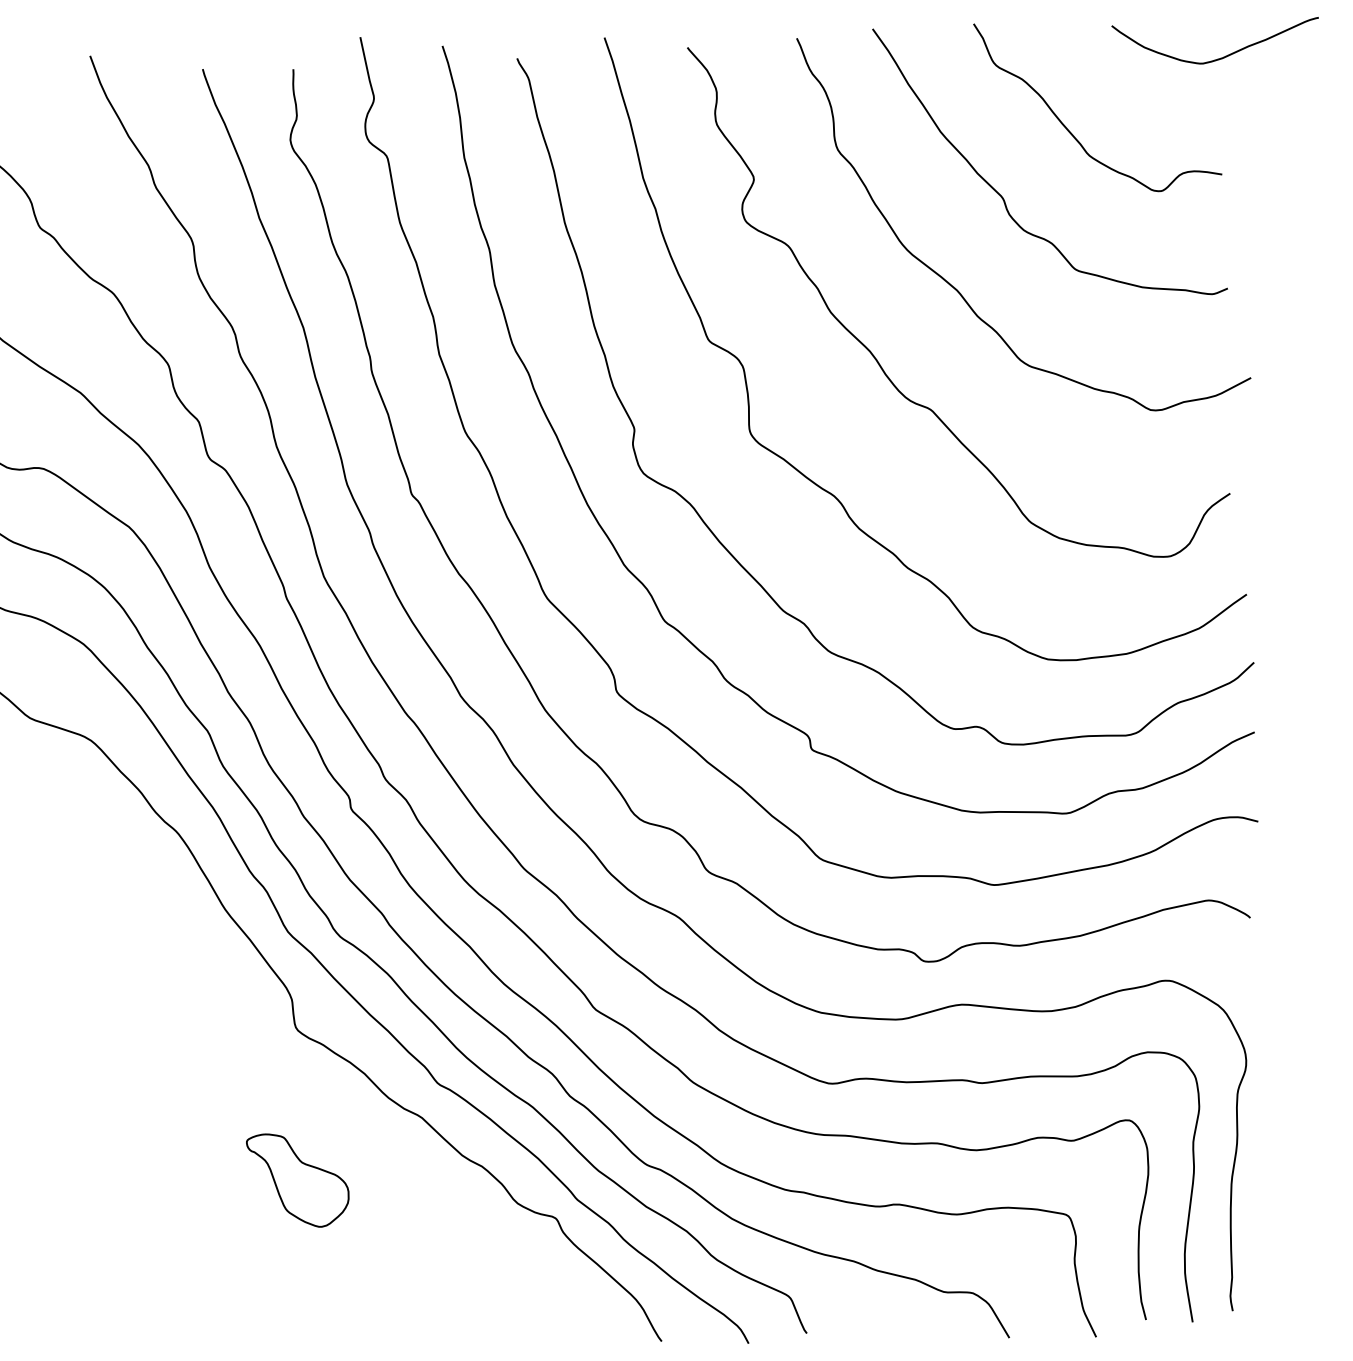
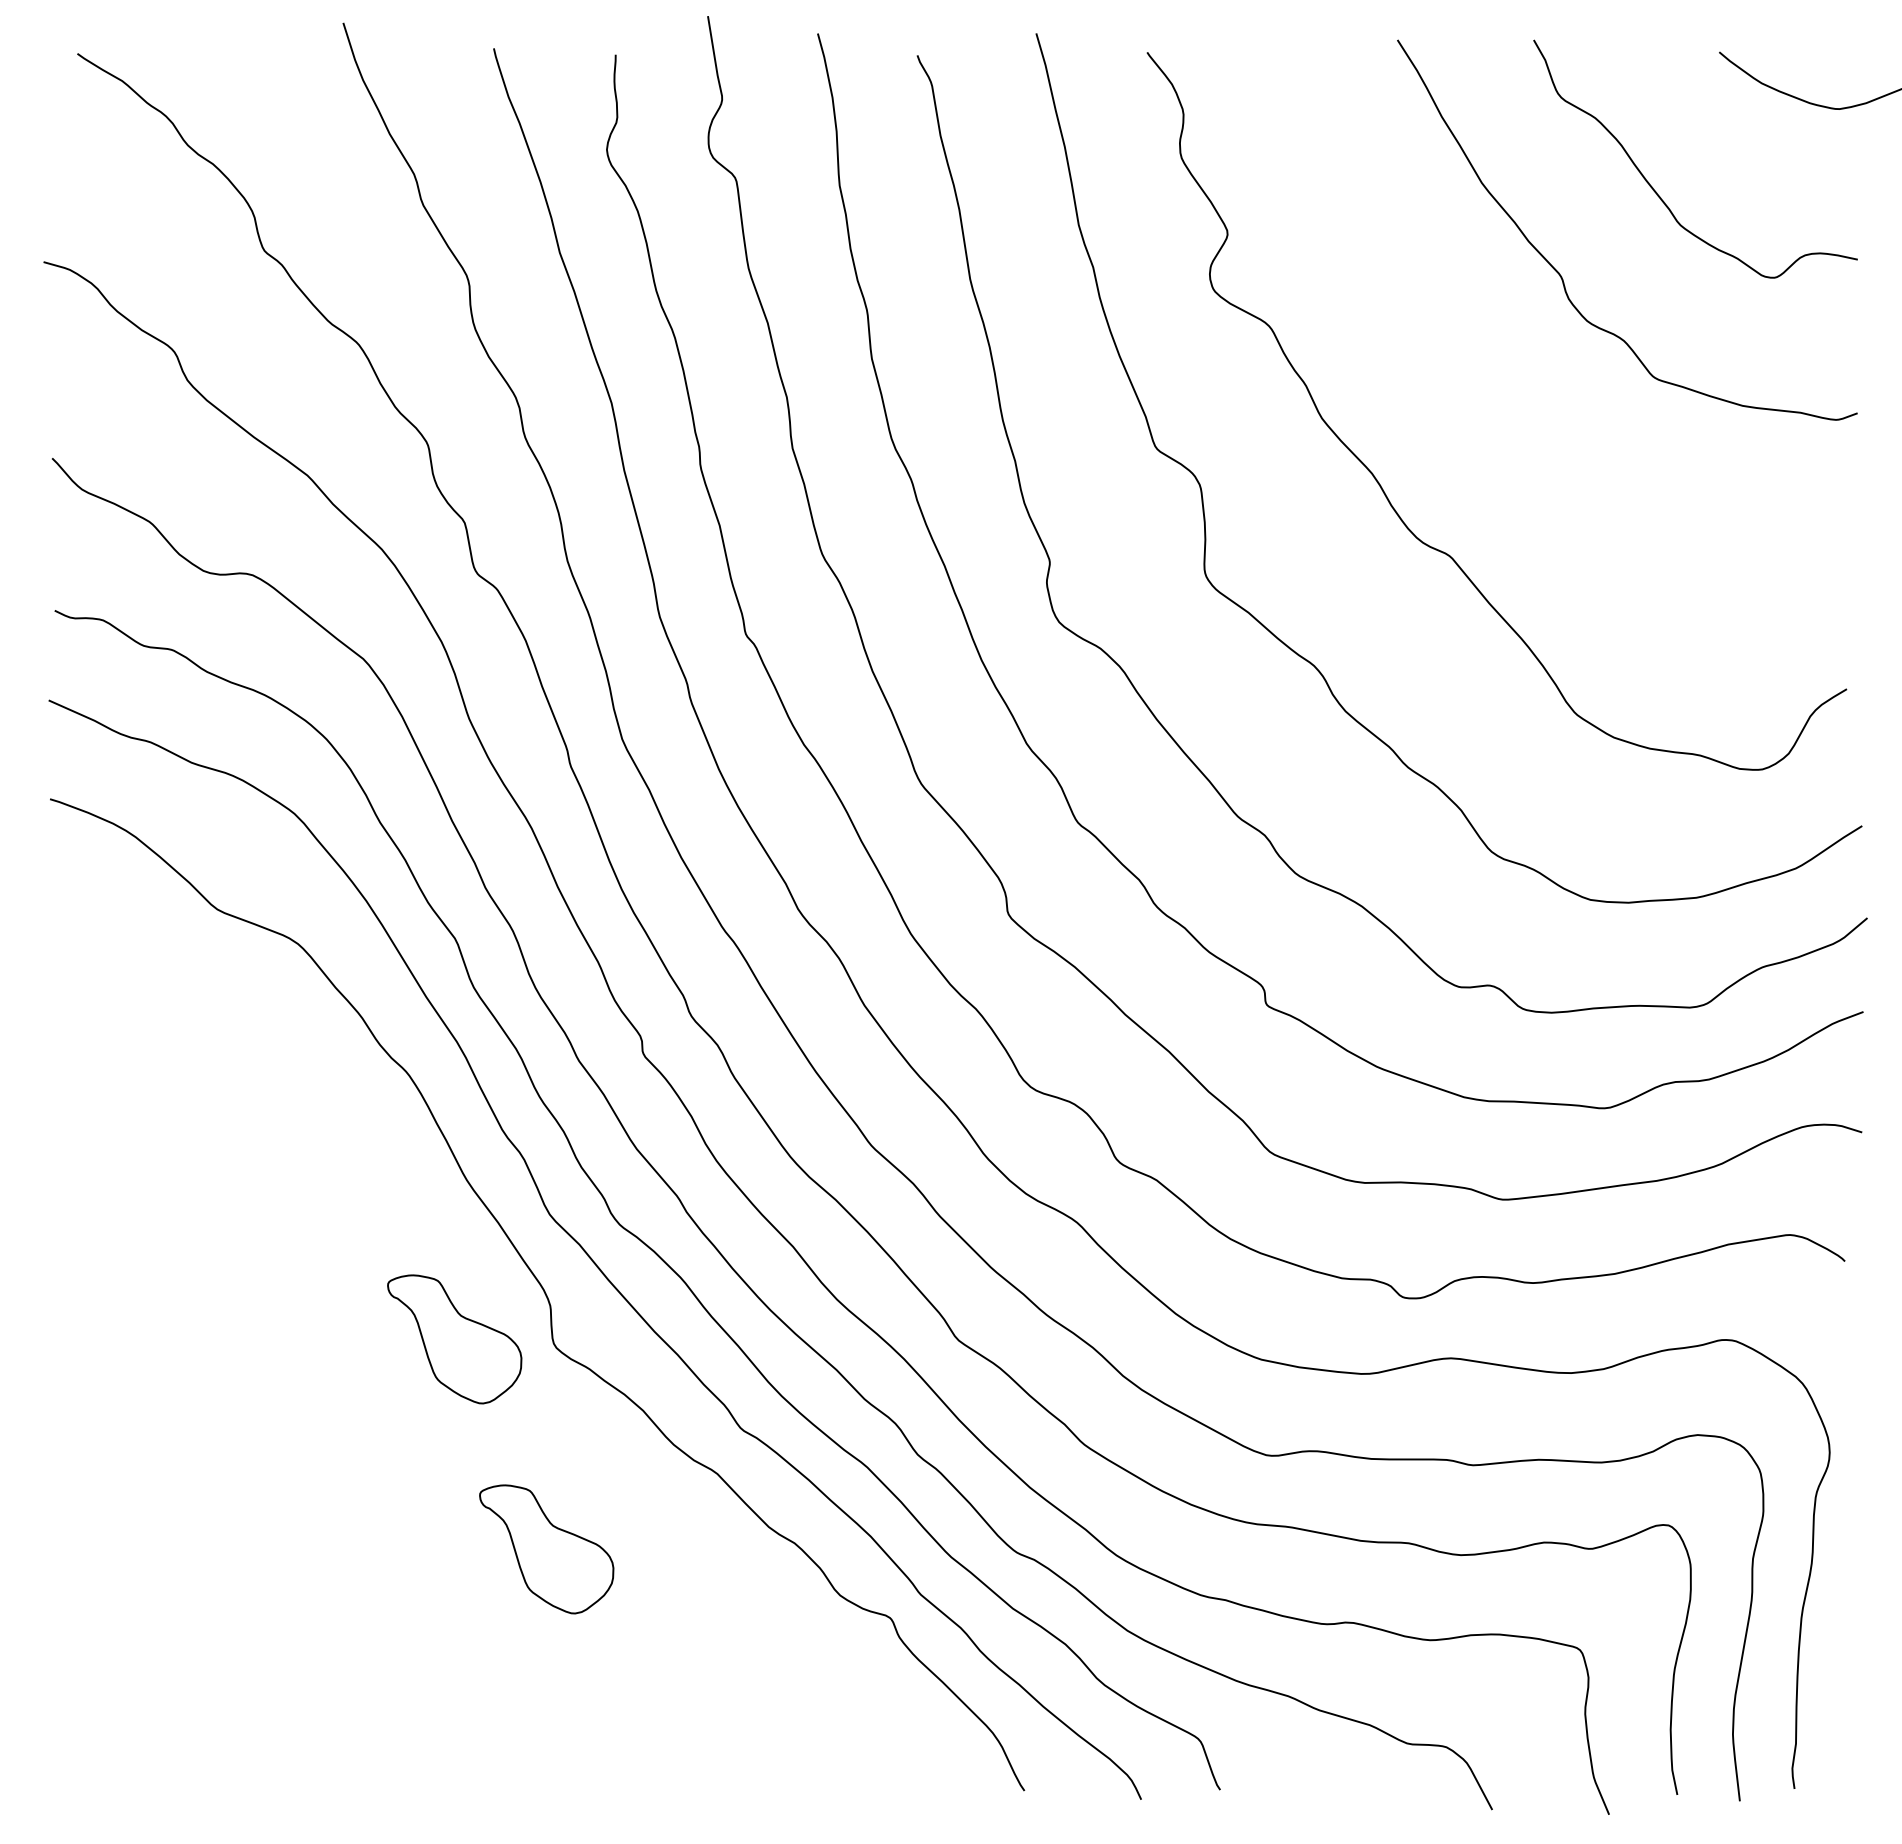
curve: (959, 291) -> (1496, 399), removed
part: (222, 1028) -> (454, 1339), added

